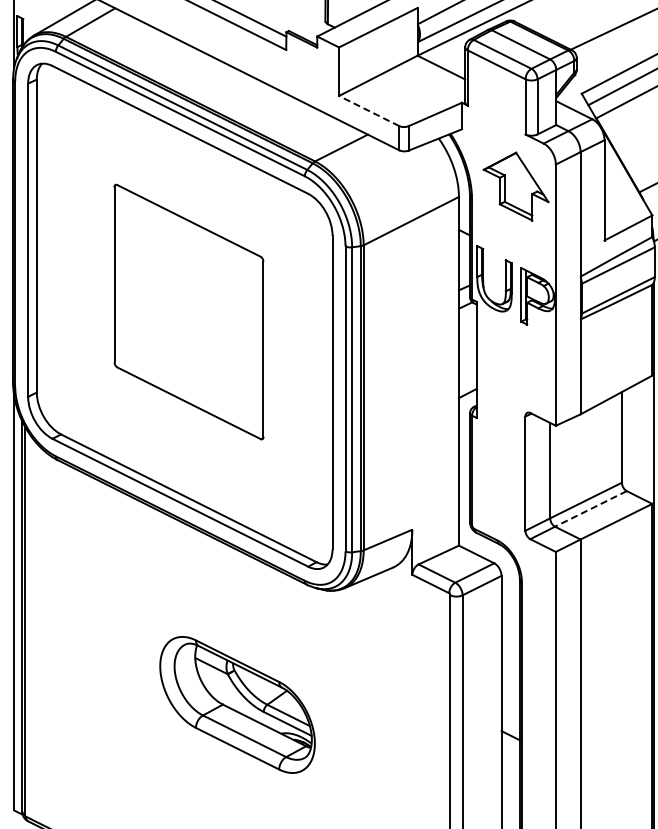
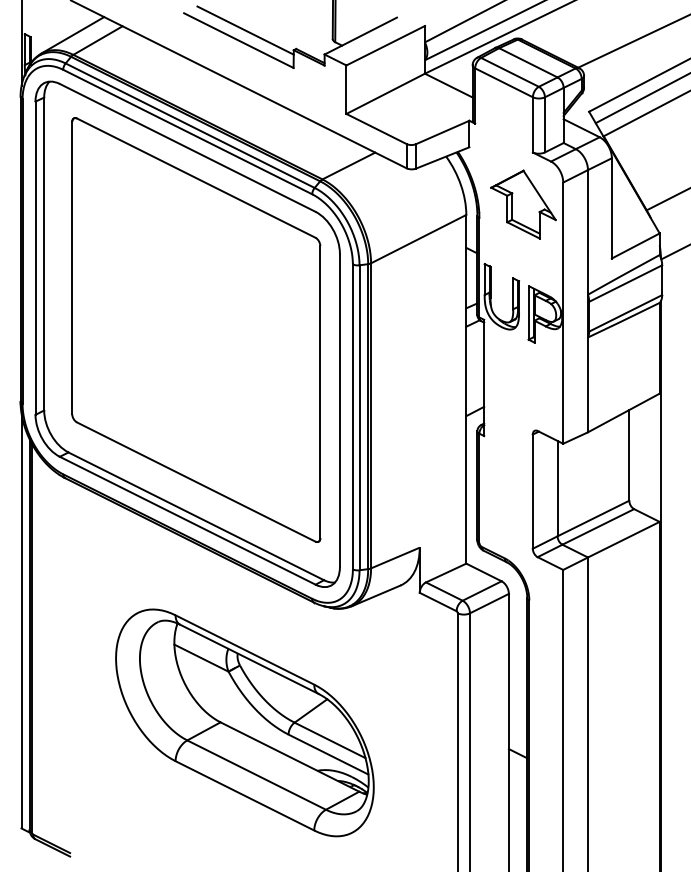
line: (369, 111) -> (376, 129), dashed -> solid
part: (189, 311) -> (196, 329), size x1.67
line: (590, 509) -> (597, 527), dashed -> solid
part: (237, 704) -> (244, 722), size x1.67

